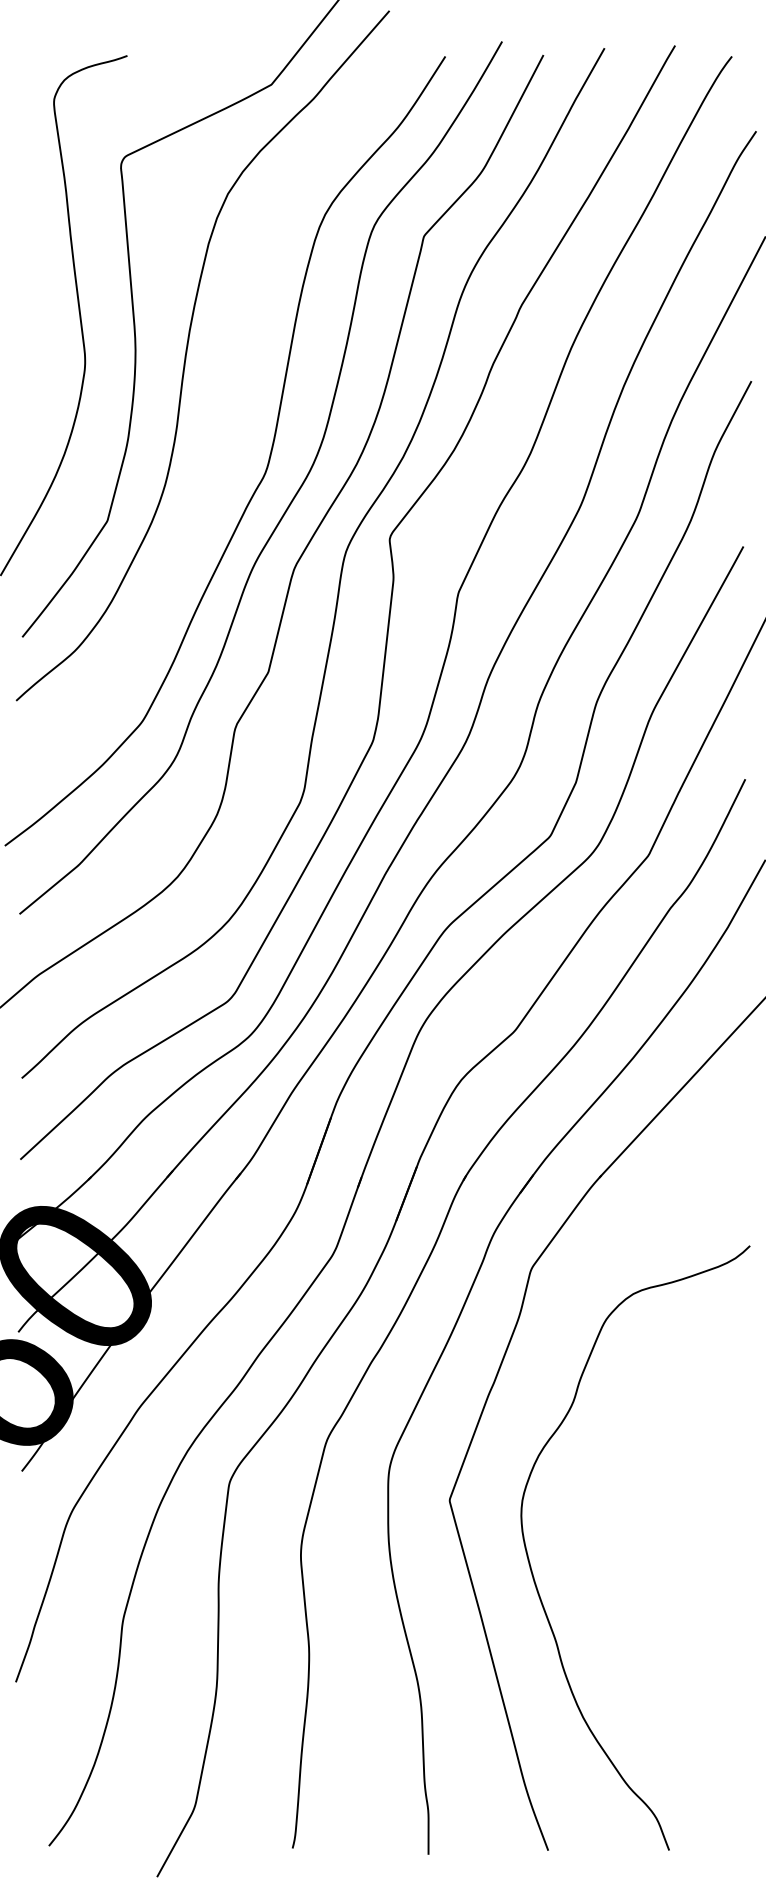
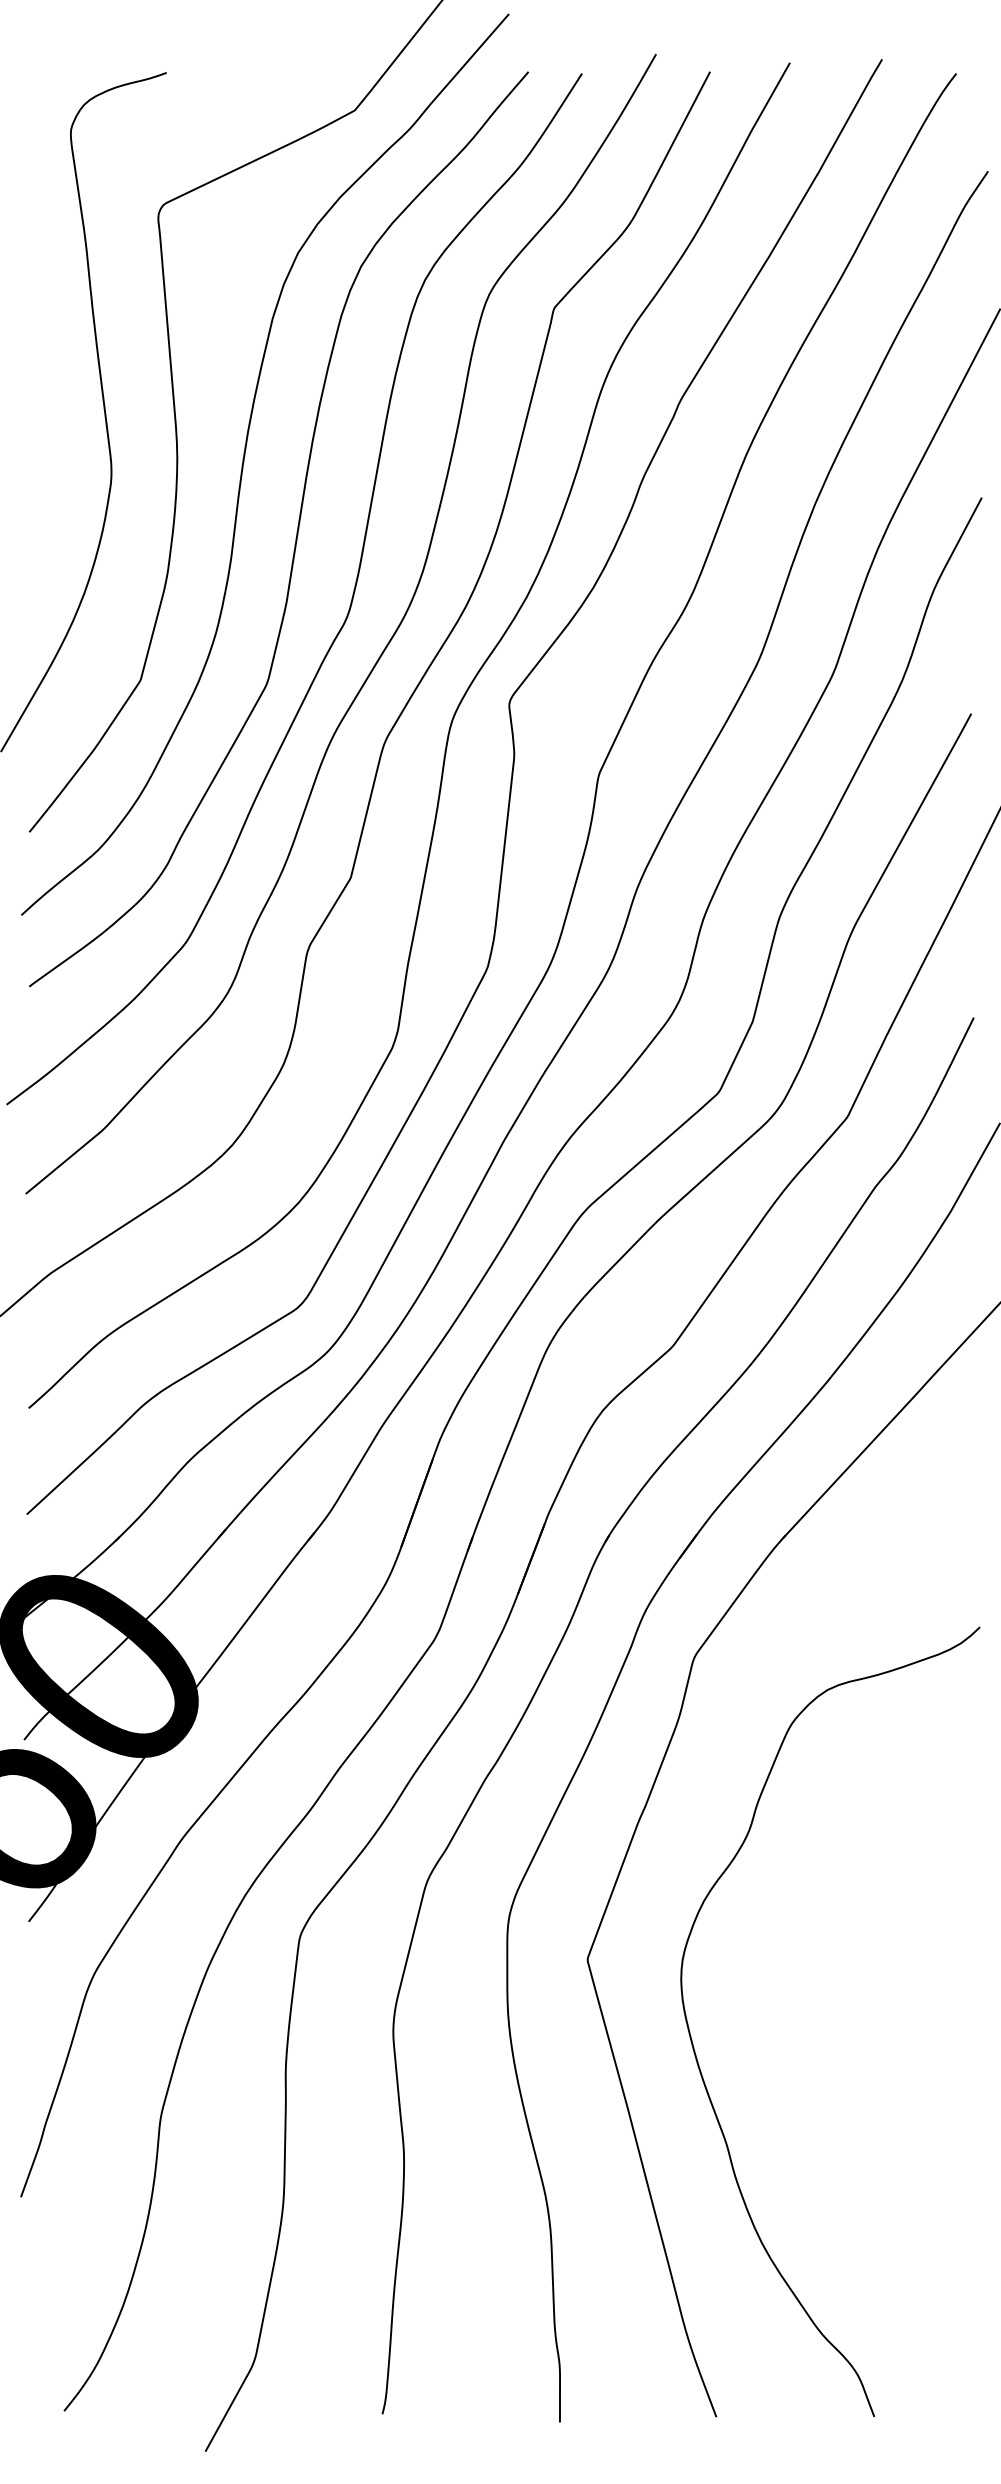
curve: (226, 407) -> (296, 531), added

